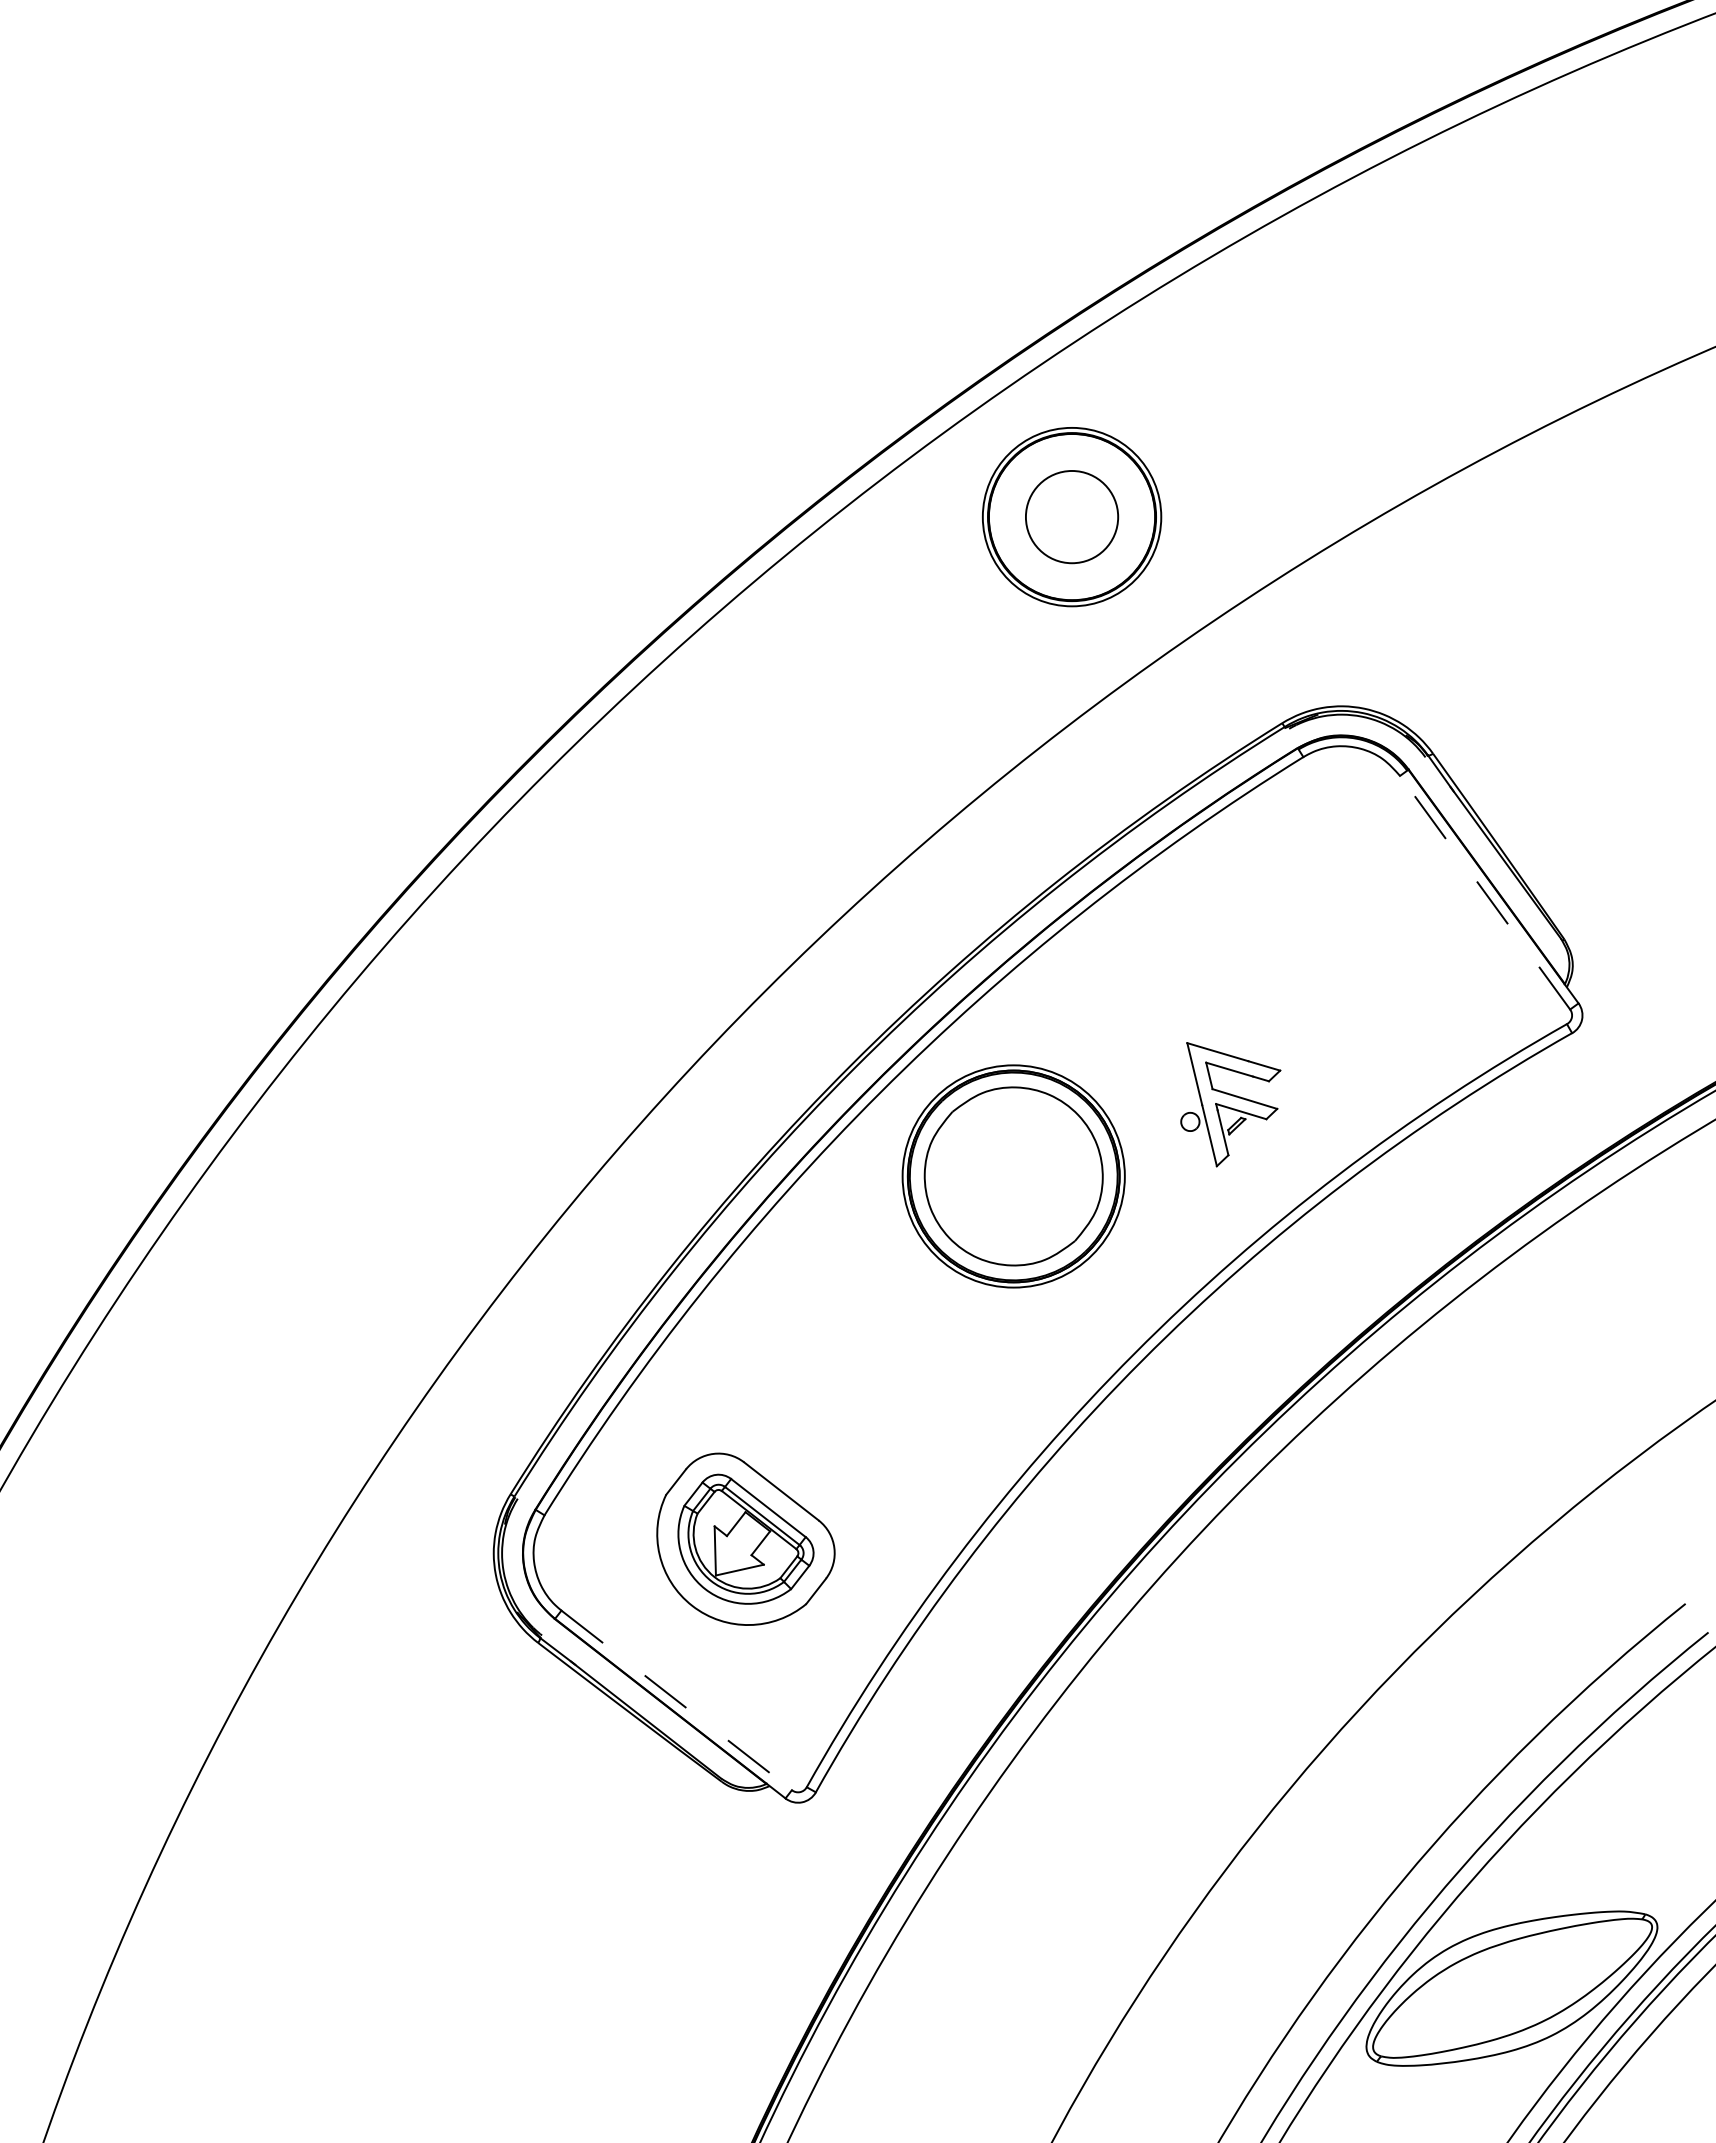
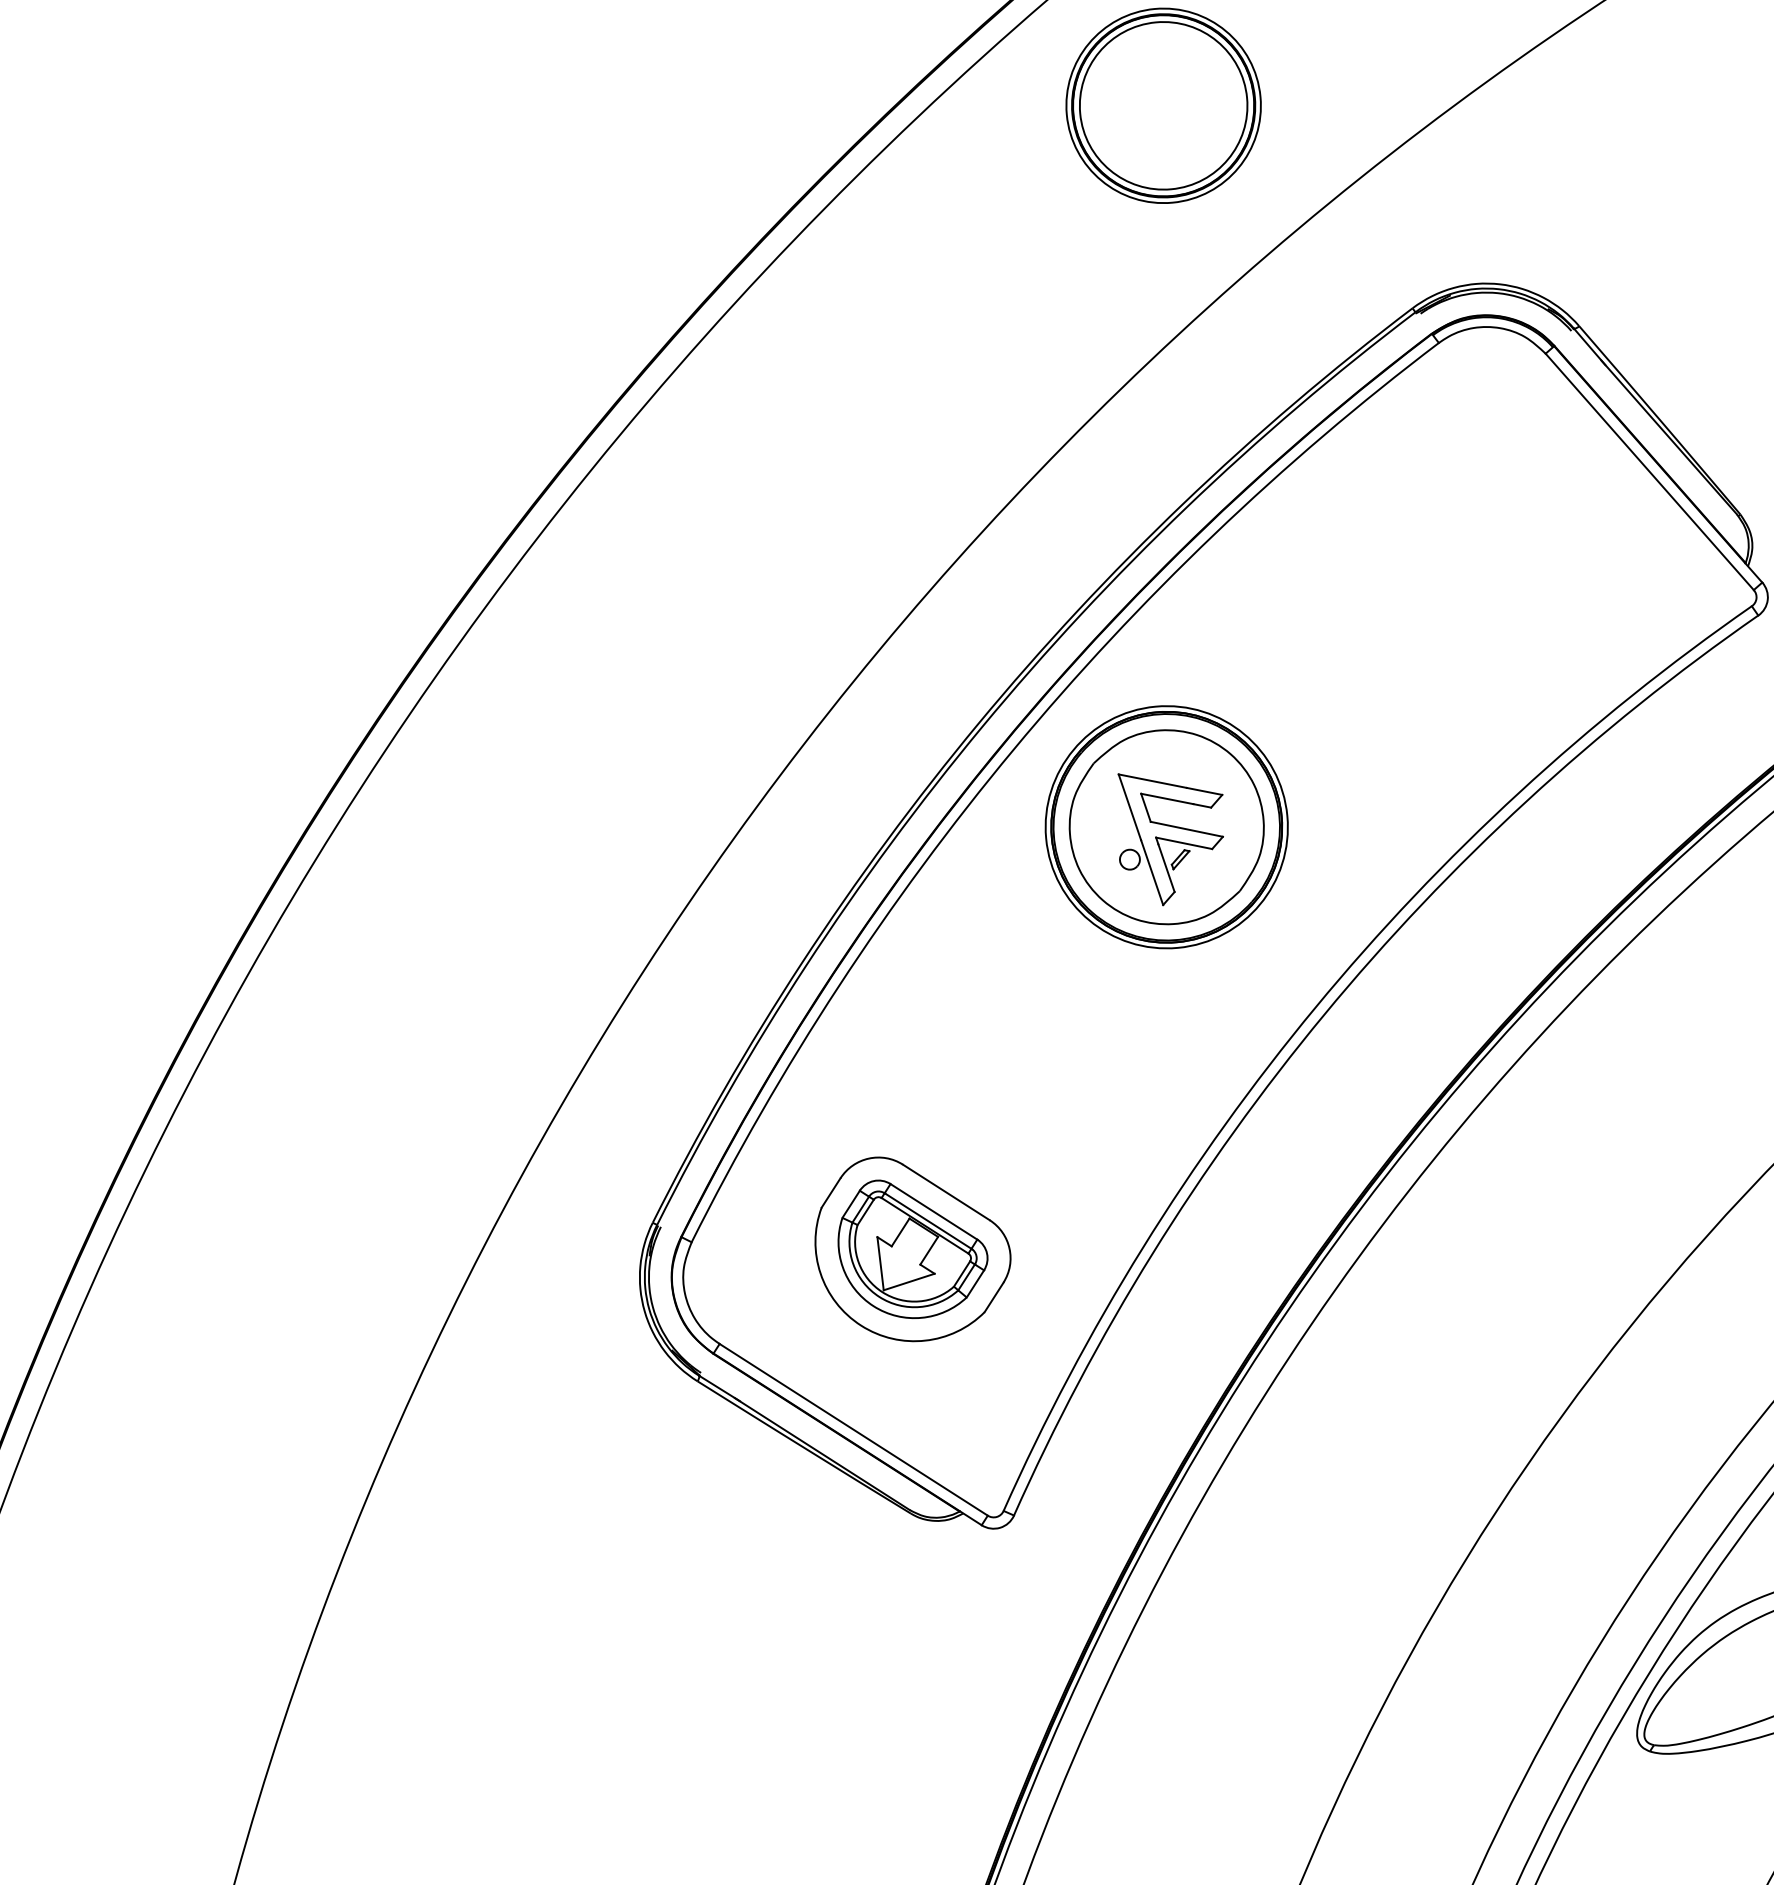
circle: (1071, 516) -> (1162, 105), size x1.67
line: (1484, 892) -> (1649, 471), dashed -> solid
part: (1230, 1104) -> (1171, 836), moved
line: (677, 1700) -> (854, 1429), dashed -> solid

